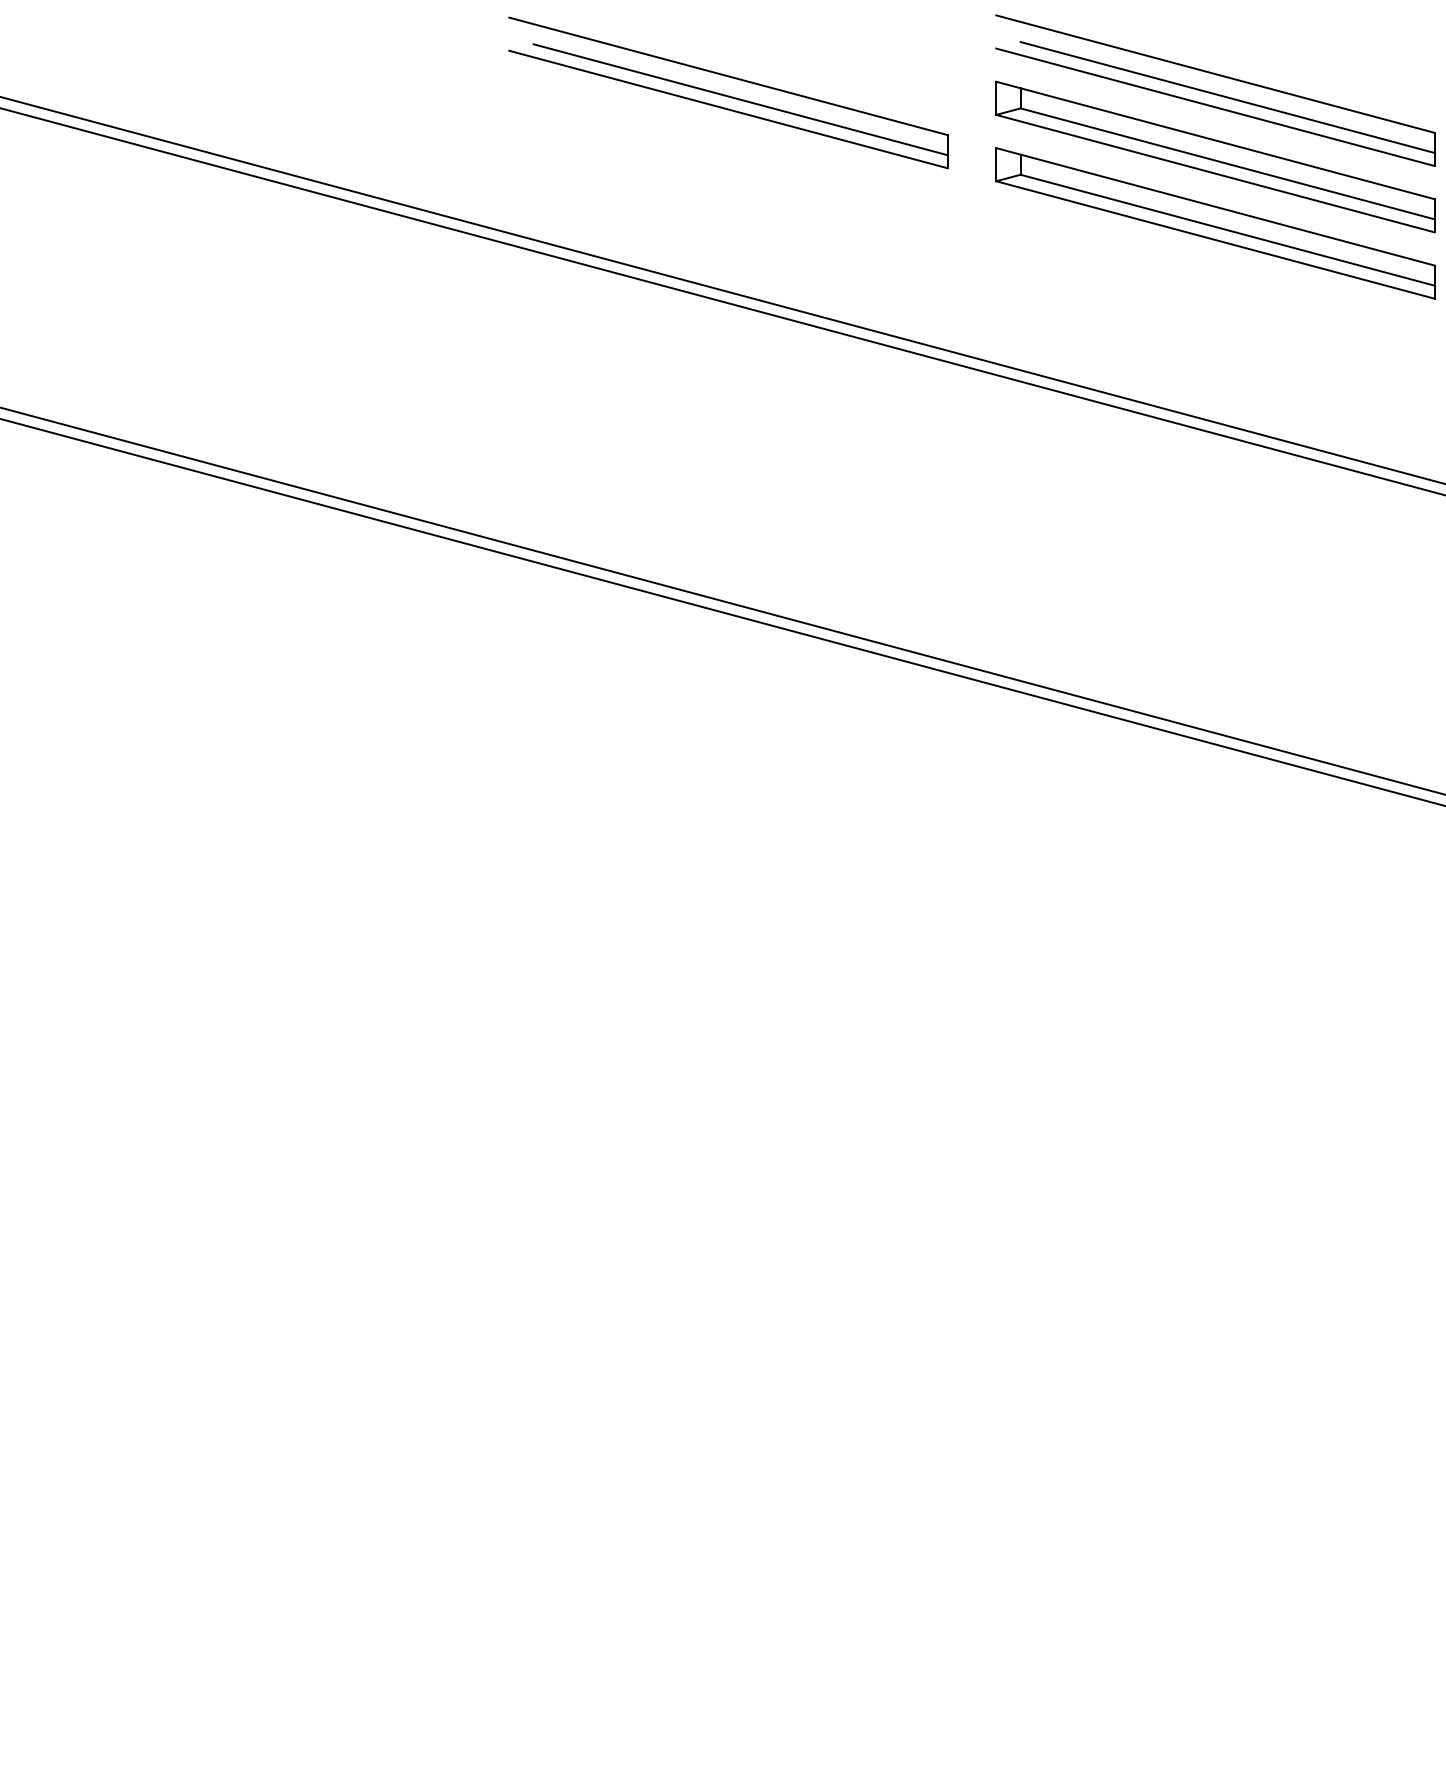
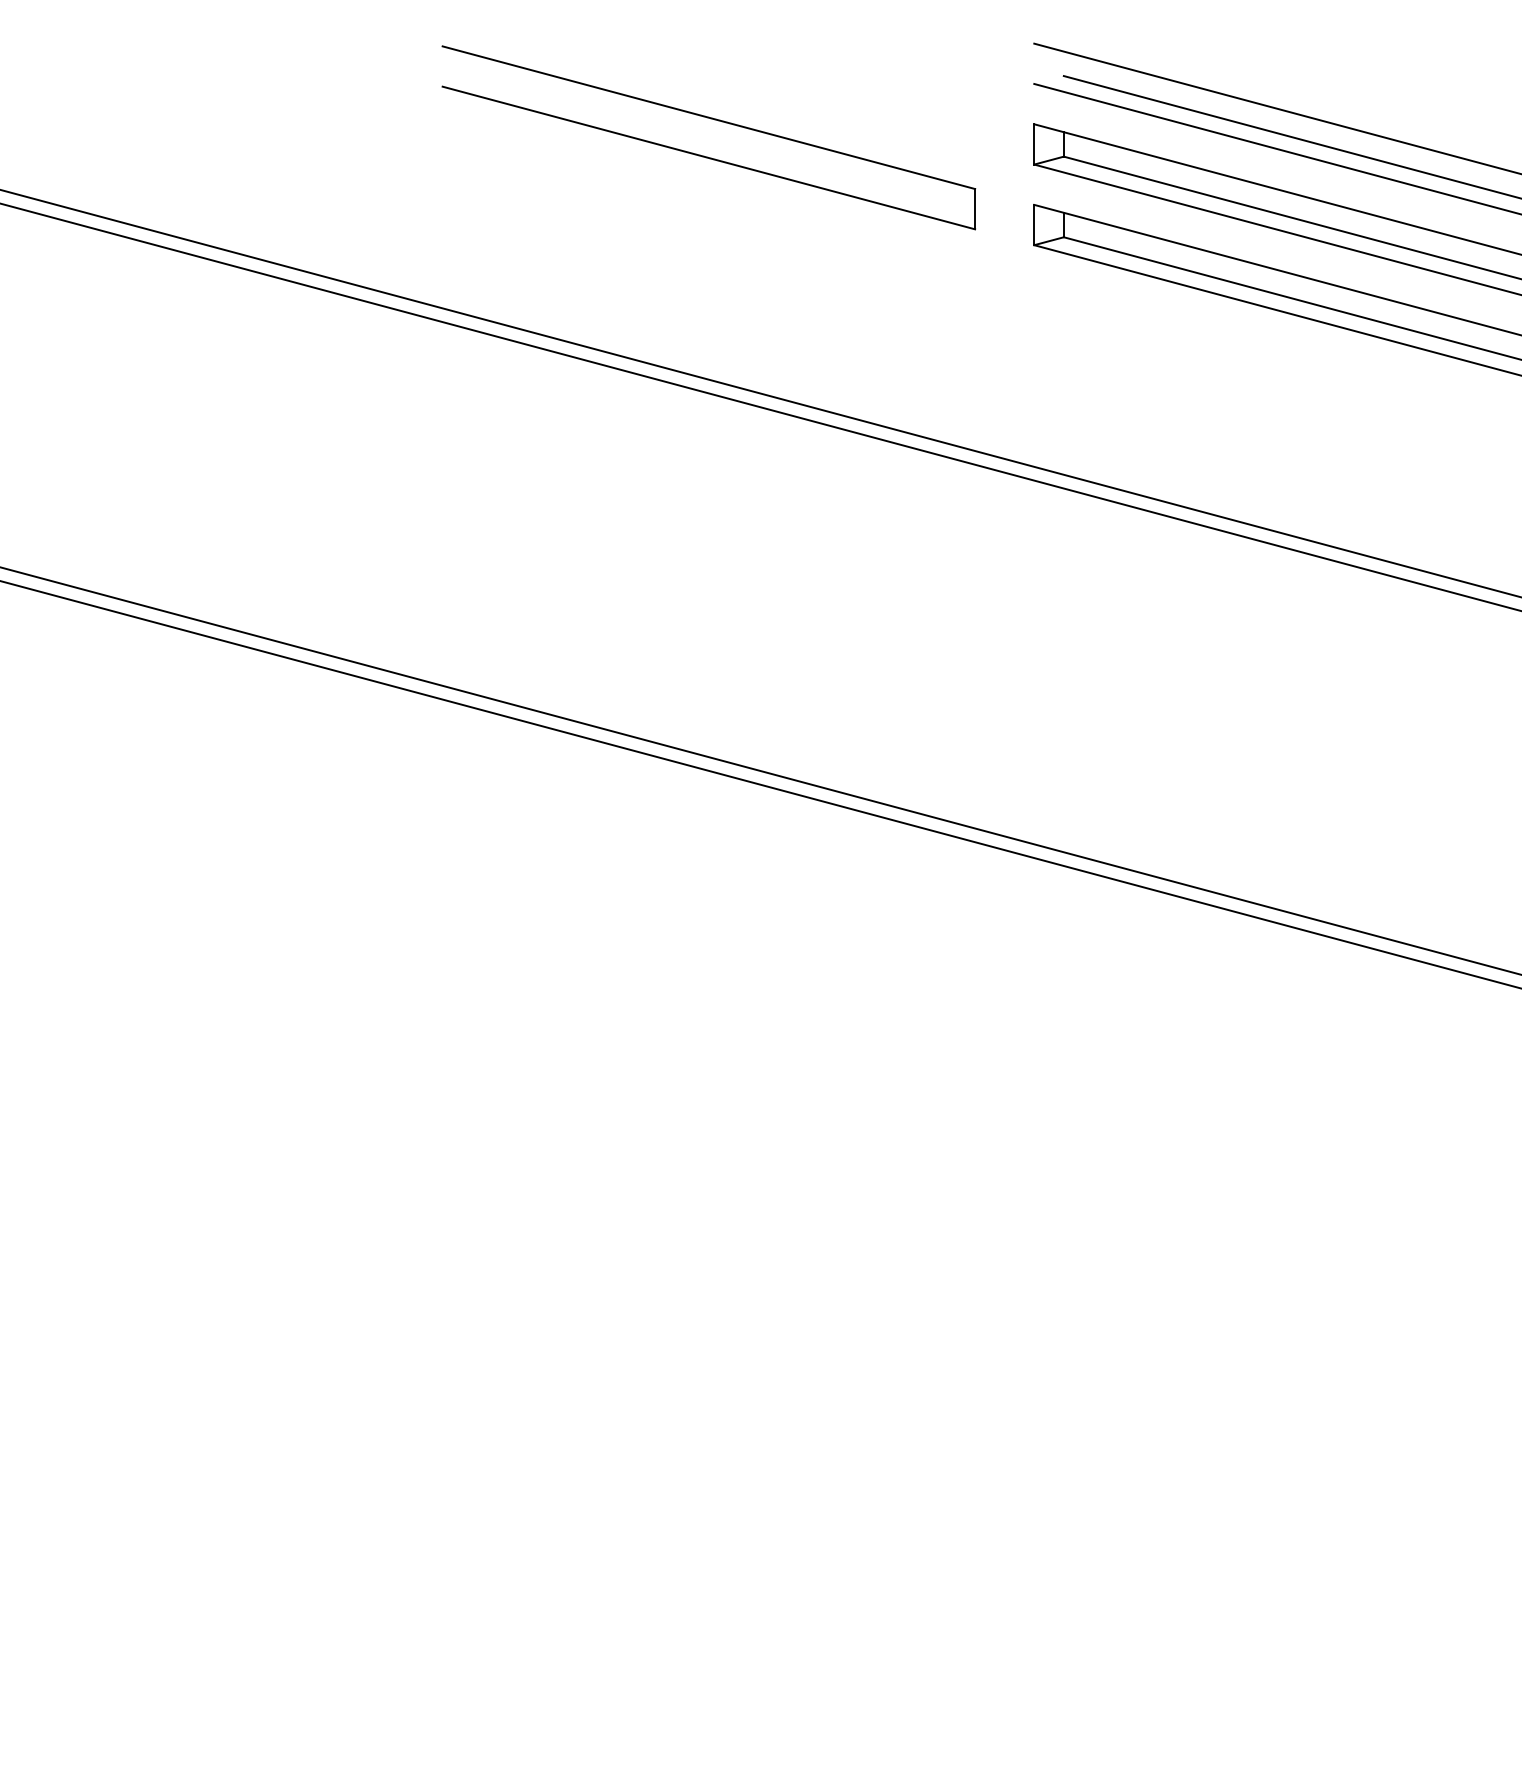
line: (740, 99) -> (723, 145), removed

